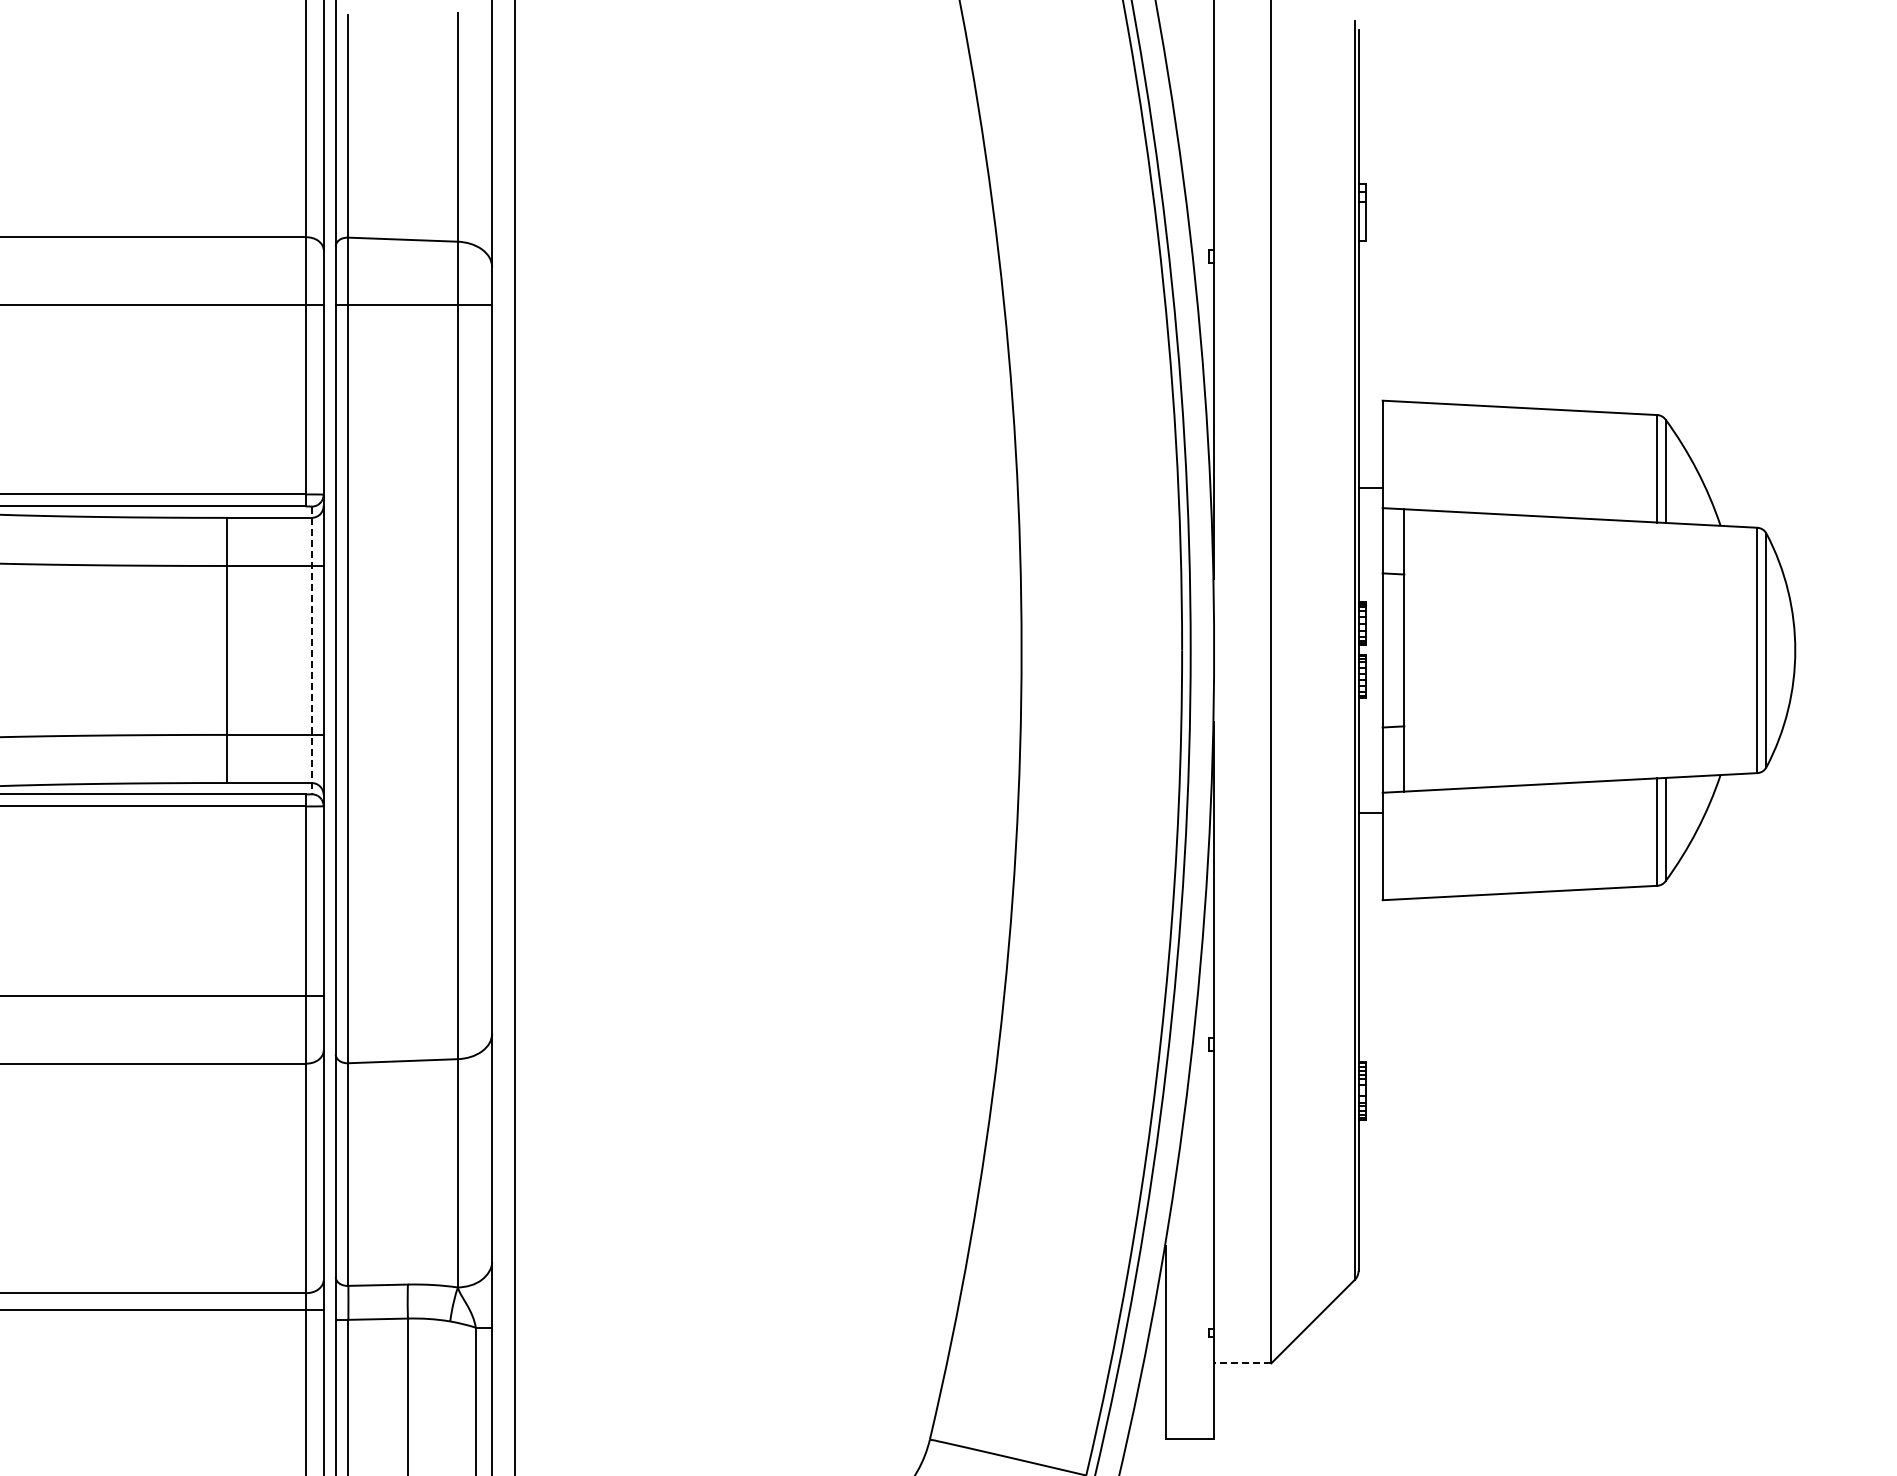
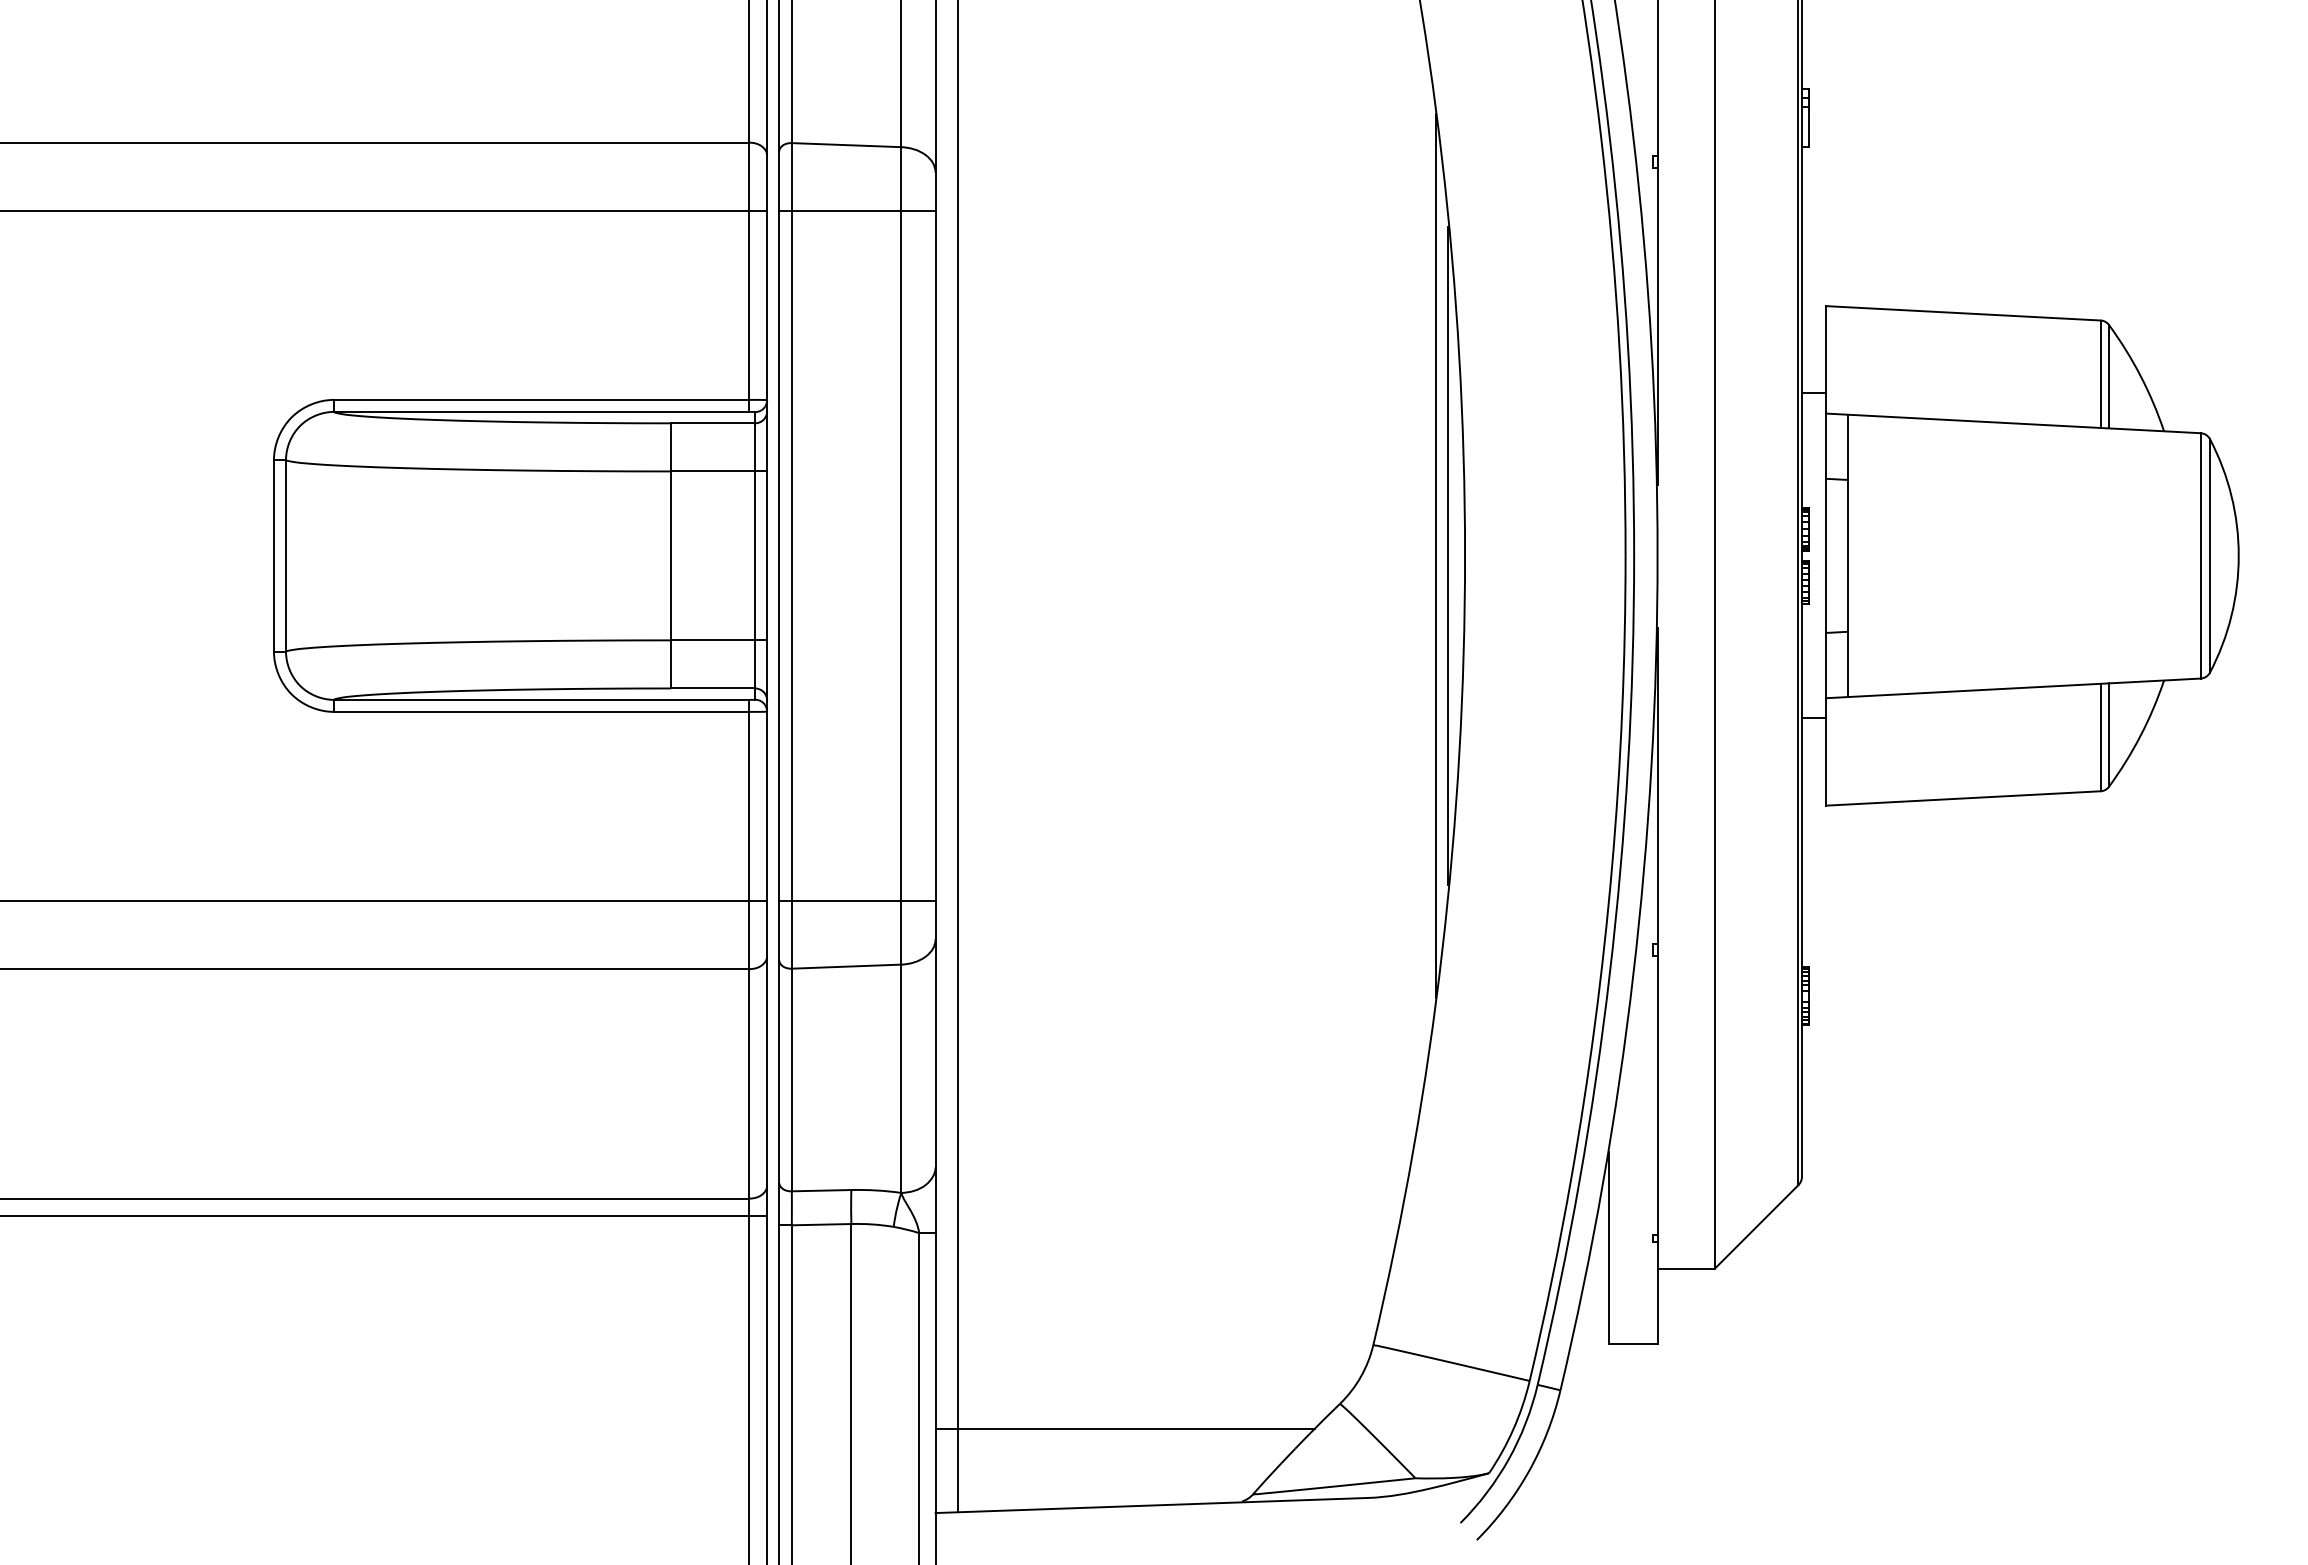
line: (312, 650) -> (755, 555), dashed -> solid
line: (993, 650) -> (1436, 555), added
line: (1005, 650) -> (1448, 555), added
line: (414, 996) -> (857, 901), added
line: (1243, 1363) -> (1686, 1268), dashed -> solid

